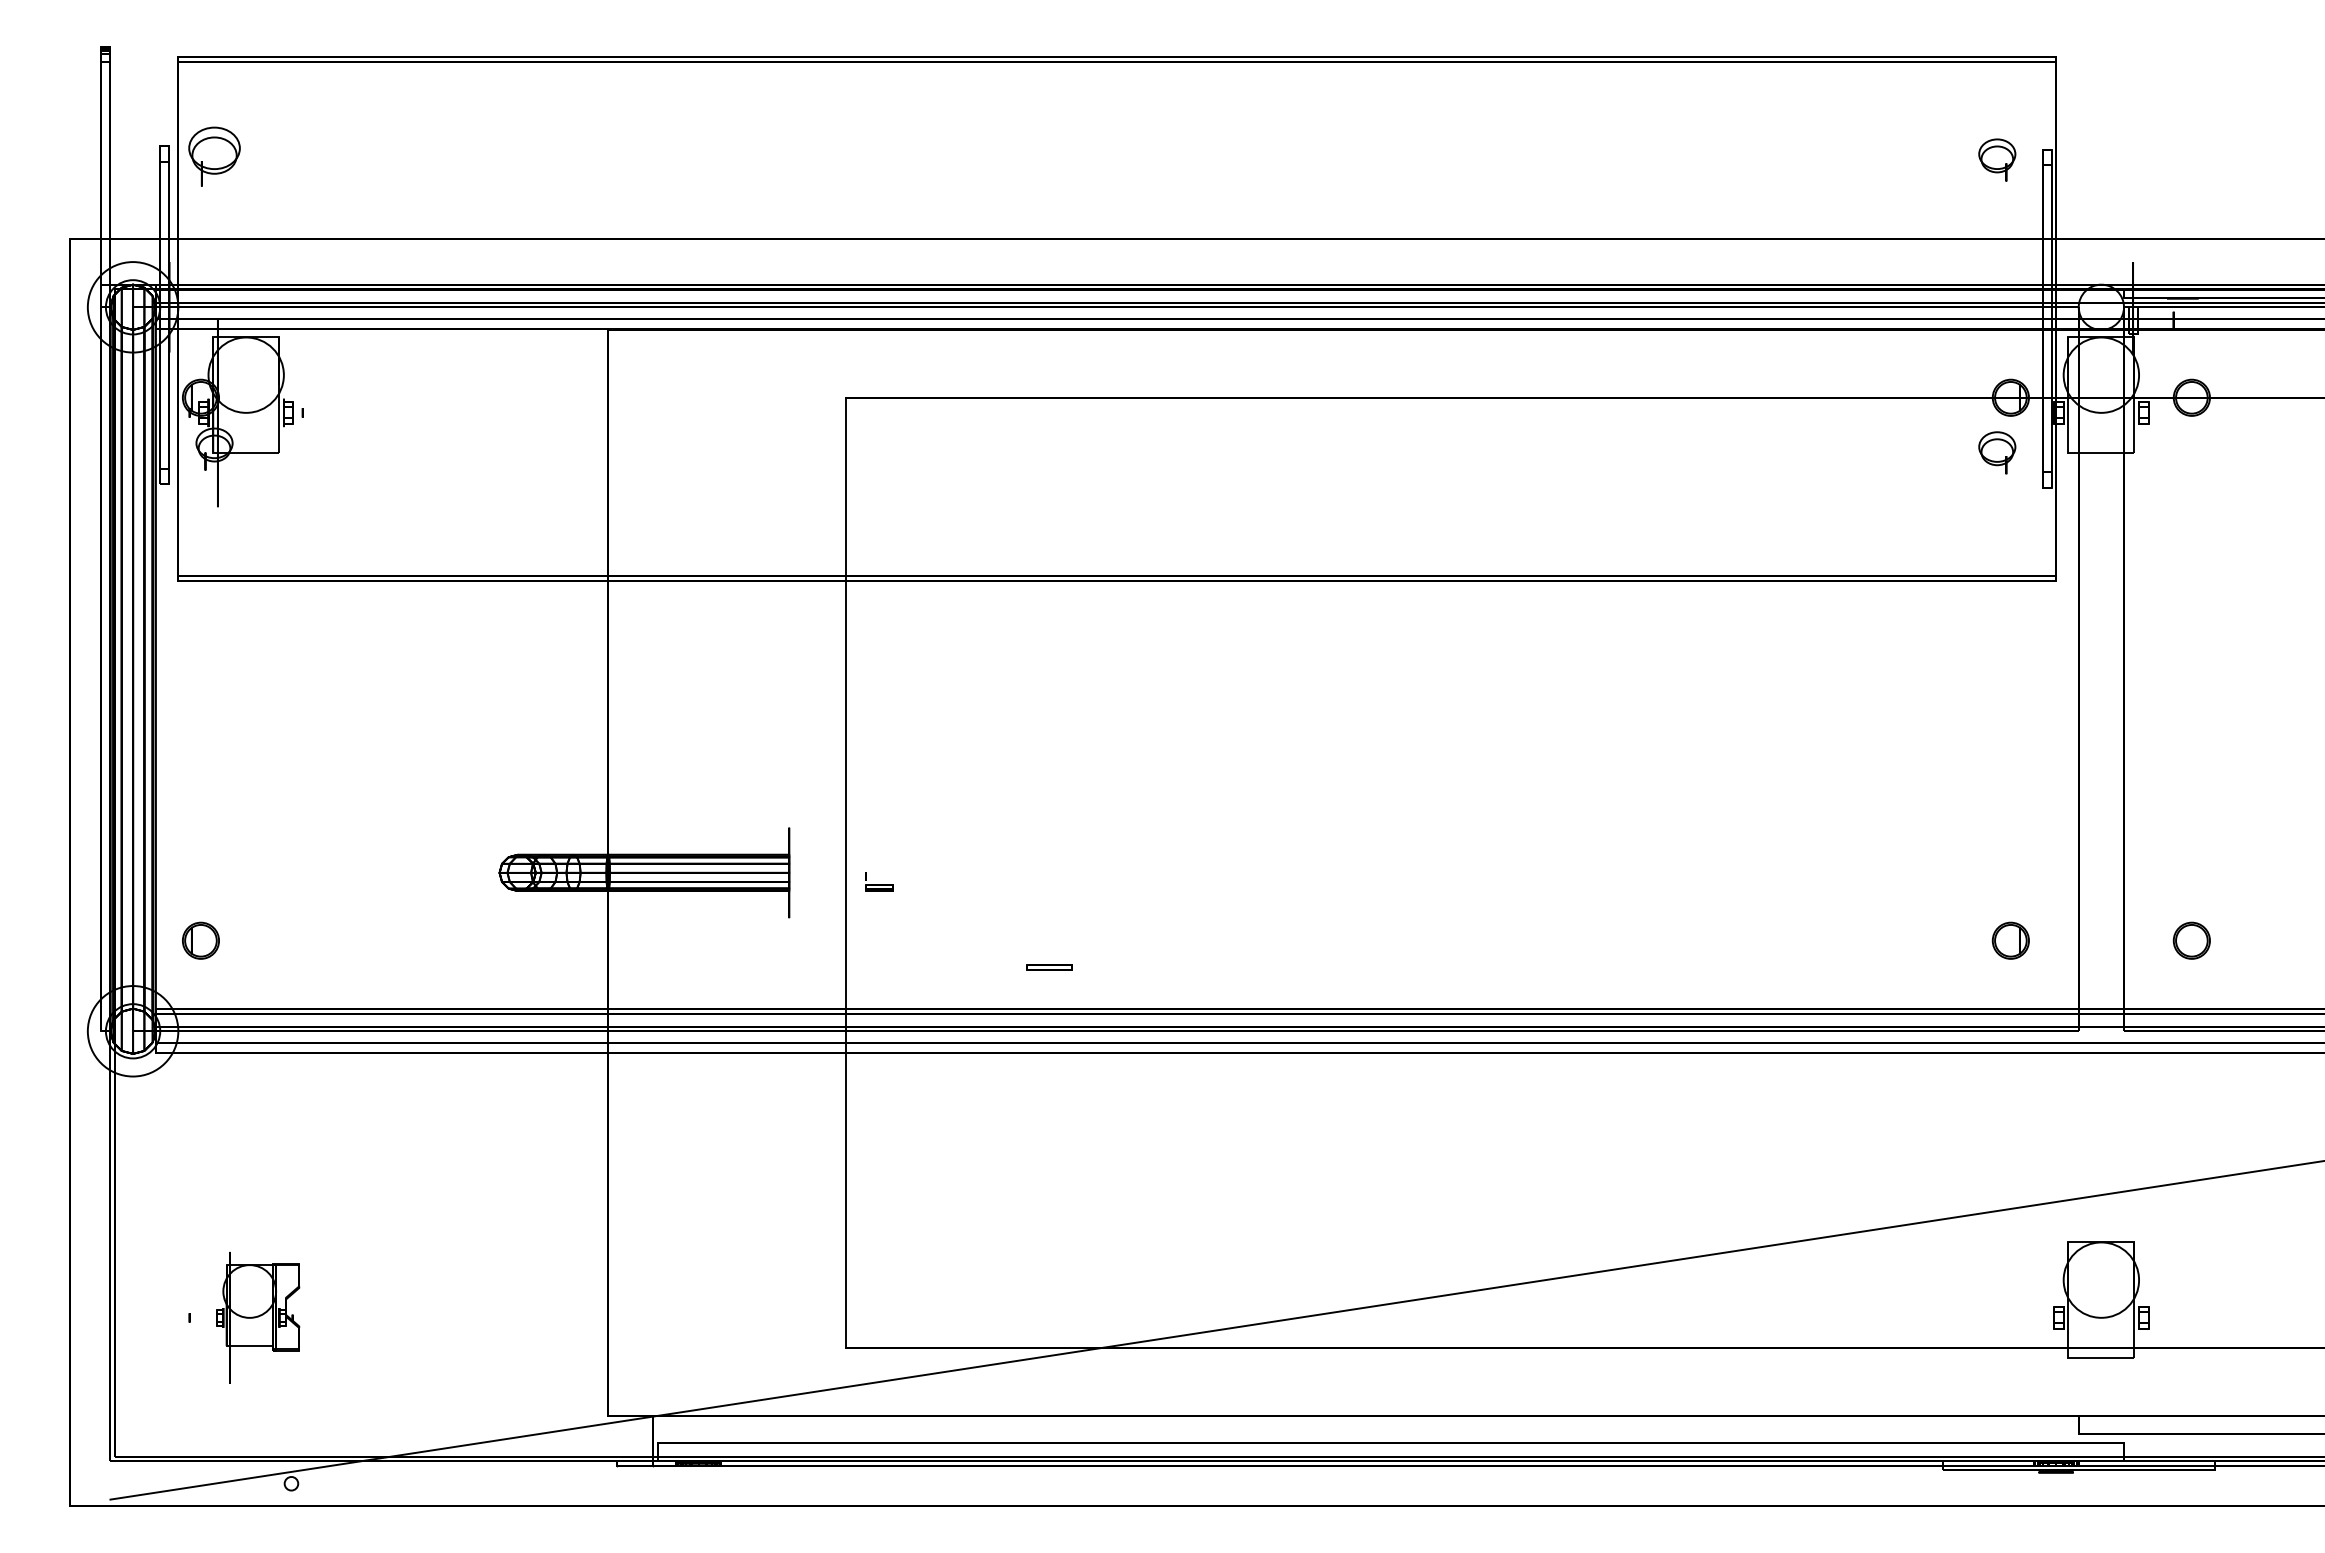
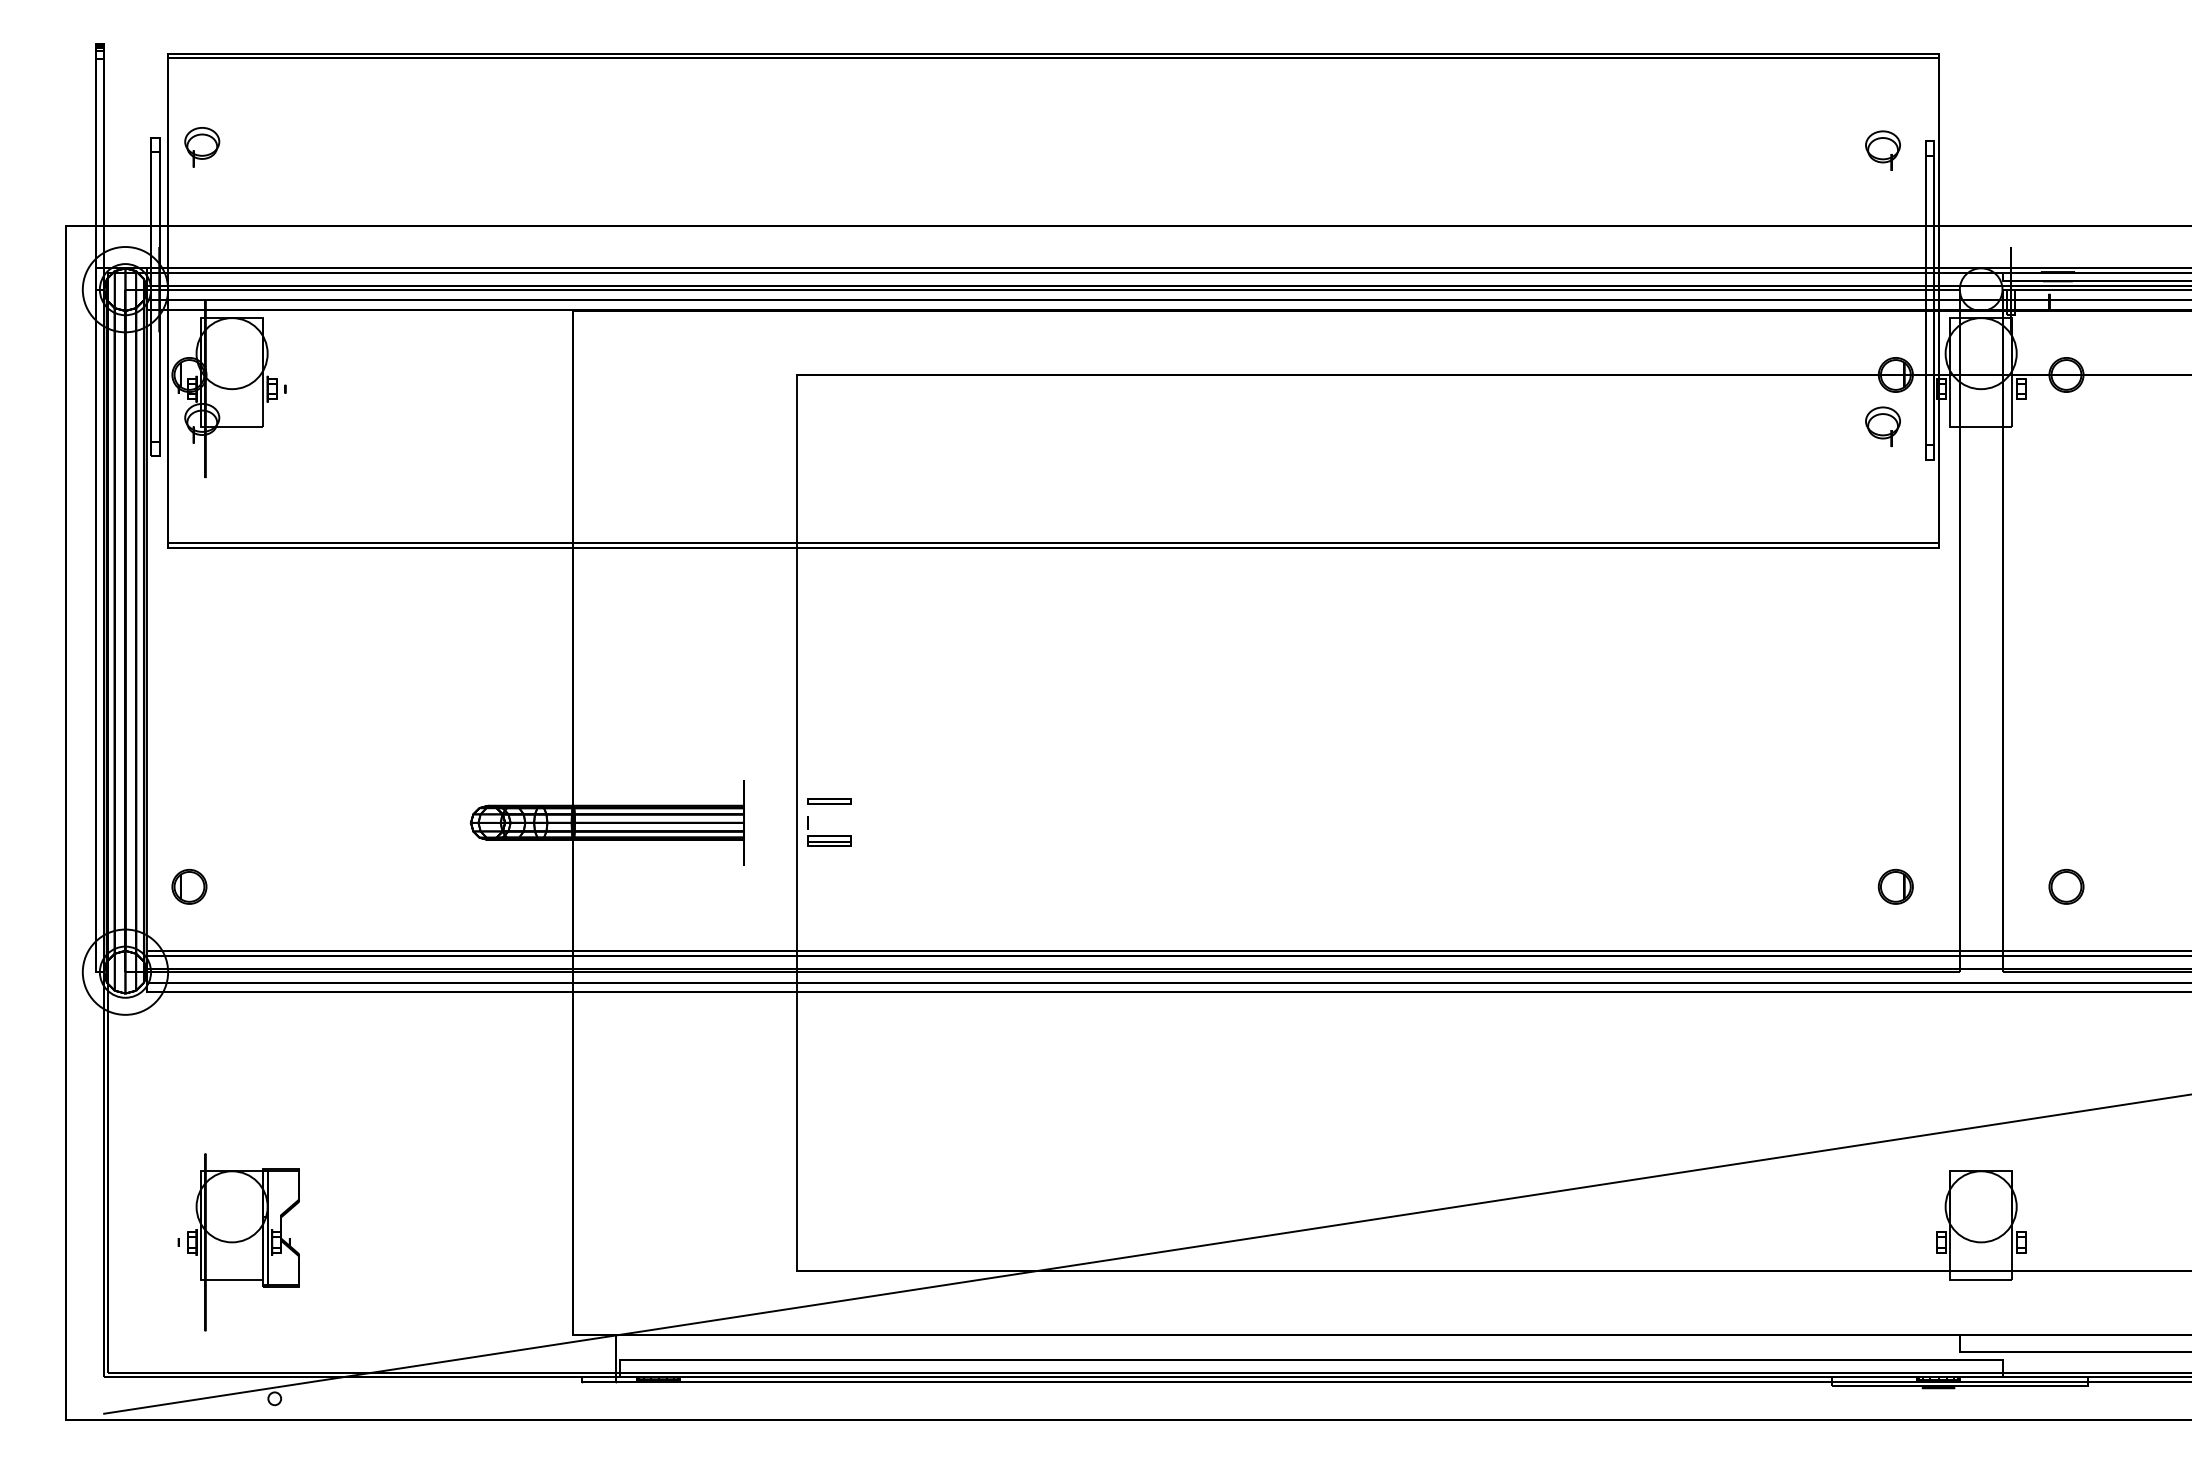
part: (214, 155) -> (202, 146), size x0.71
part: (879, 881) -> (829, 830), size x1.67
part: (1049, 967) -> (829, 801), moved
part: (257, 1317) -> (242, 1242), size x1.43

